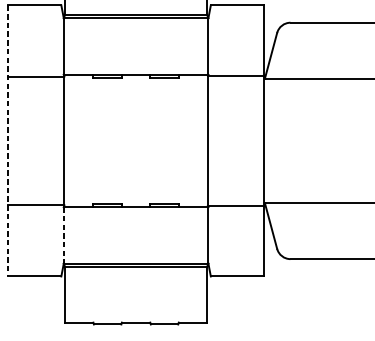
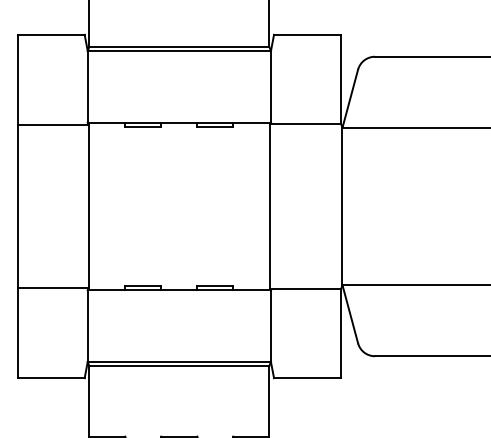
line: (8, 140) -> (17, 206), dashed -> solid
line: (63, 235) -> (87, 326), dashed -> solid

